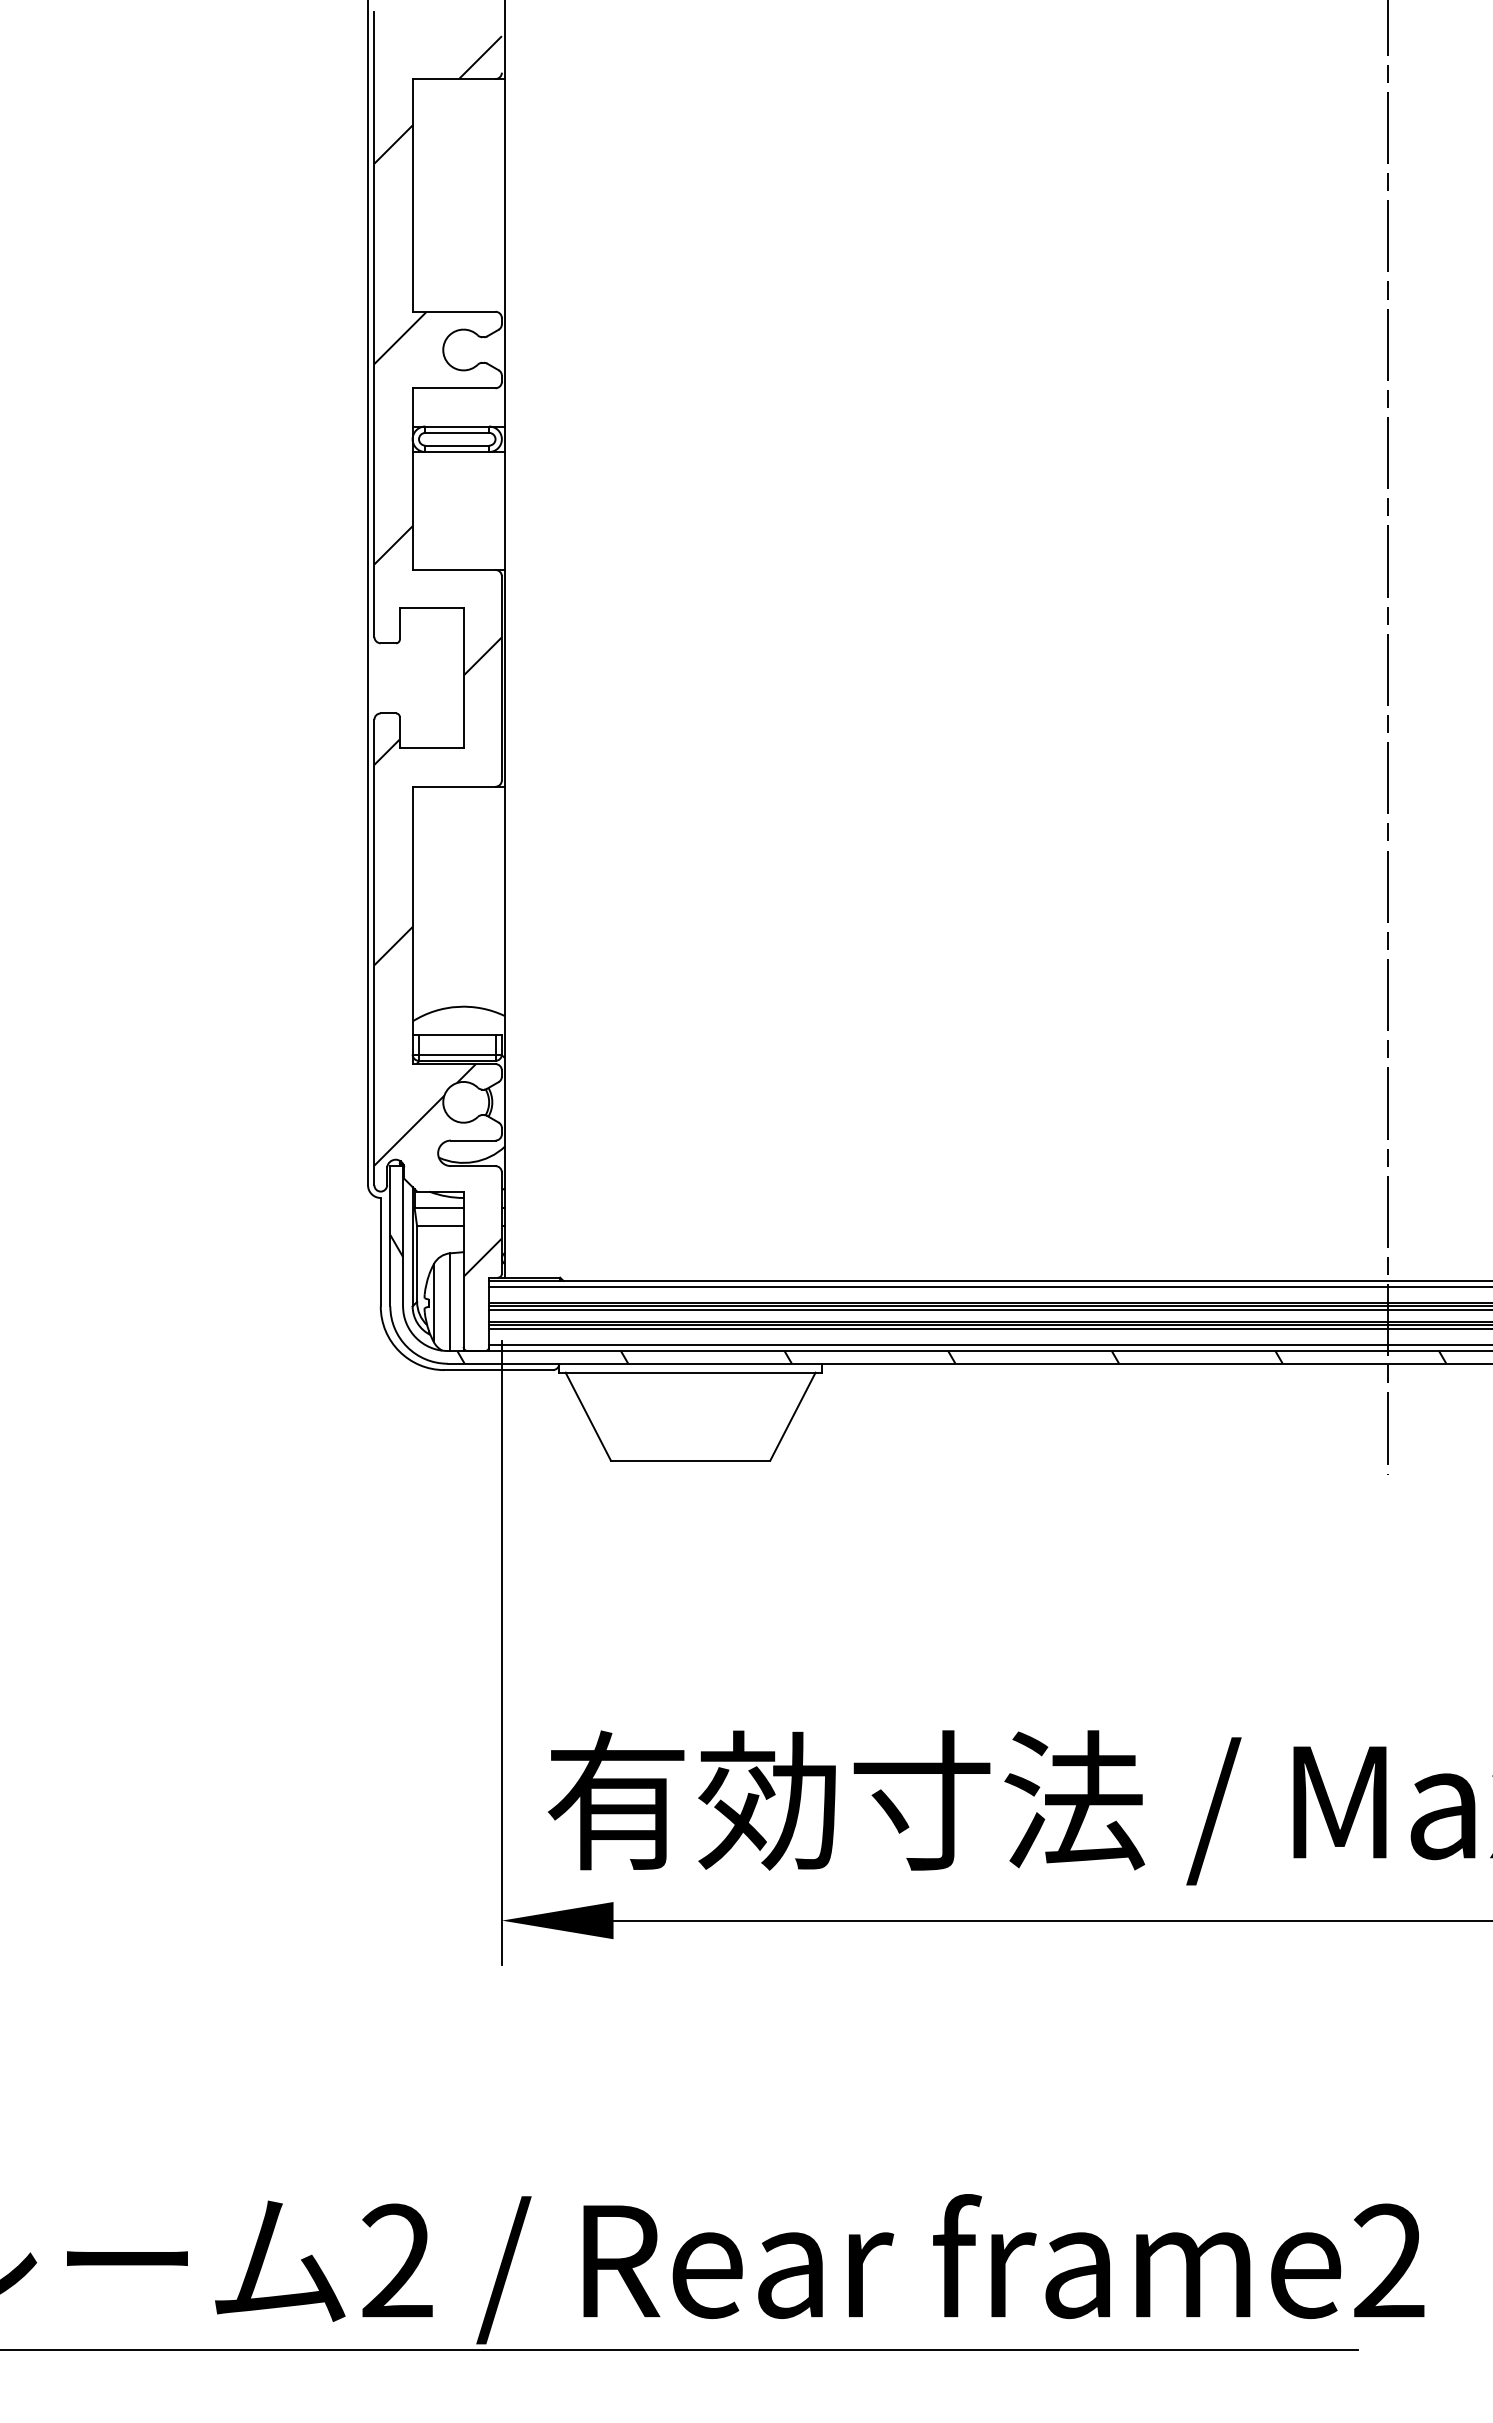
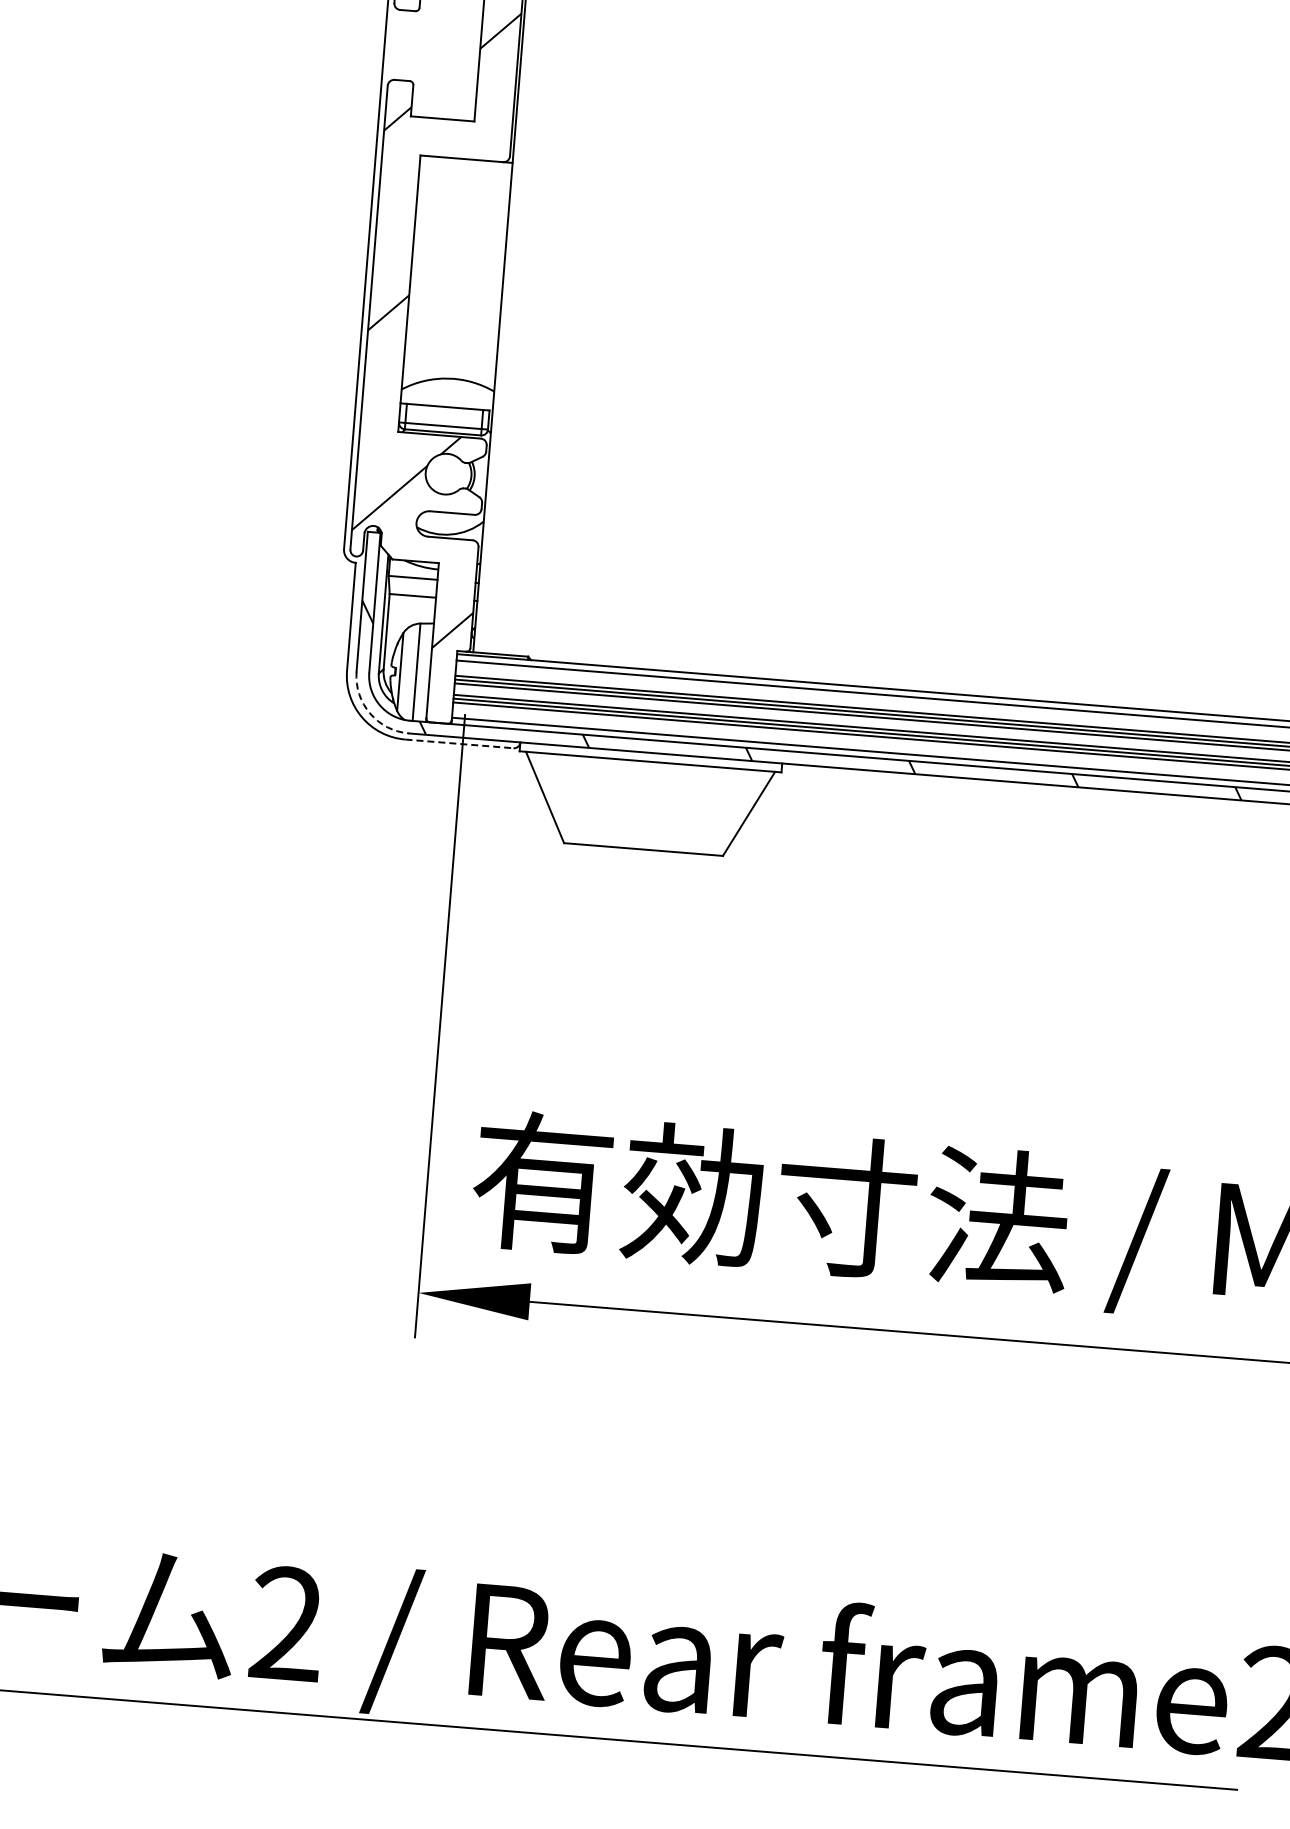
arc: (407, 1346) -> (370, 713), solid -> dashed
line: (499, 1370) -> (460, 744), solid -> dashed

